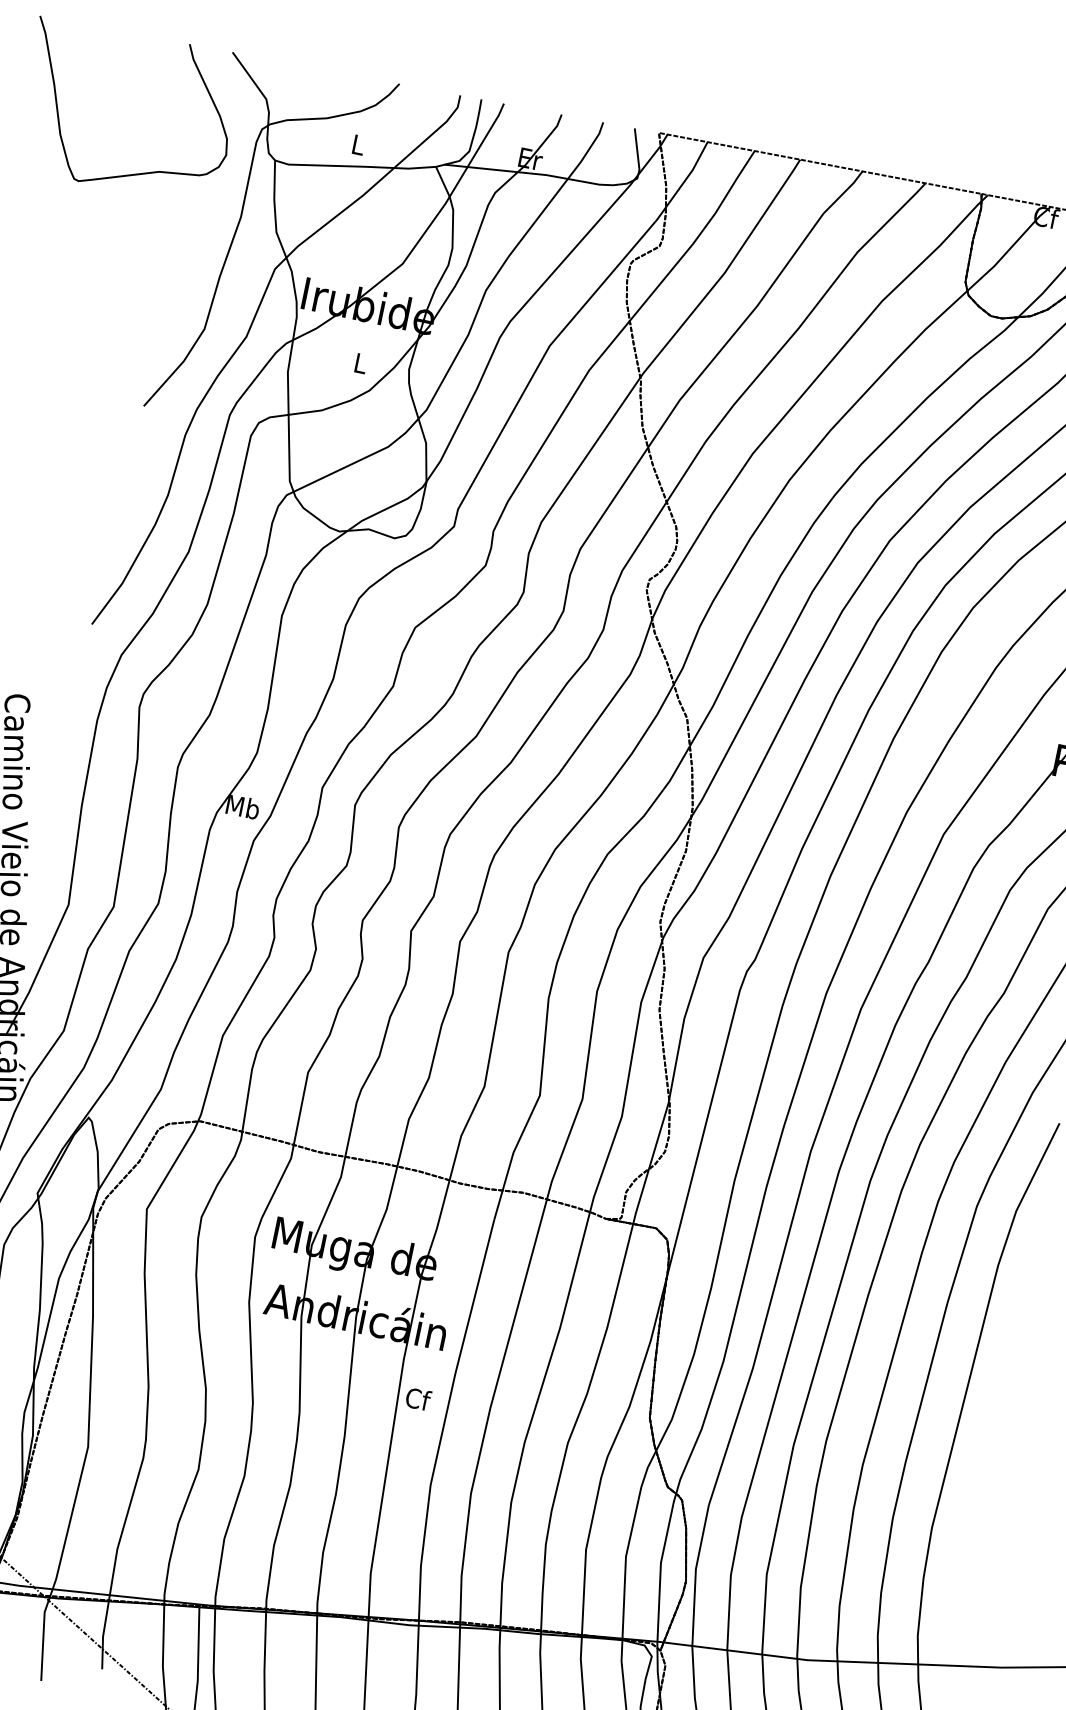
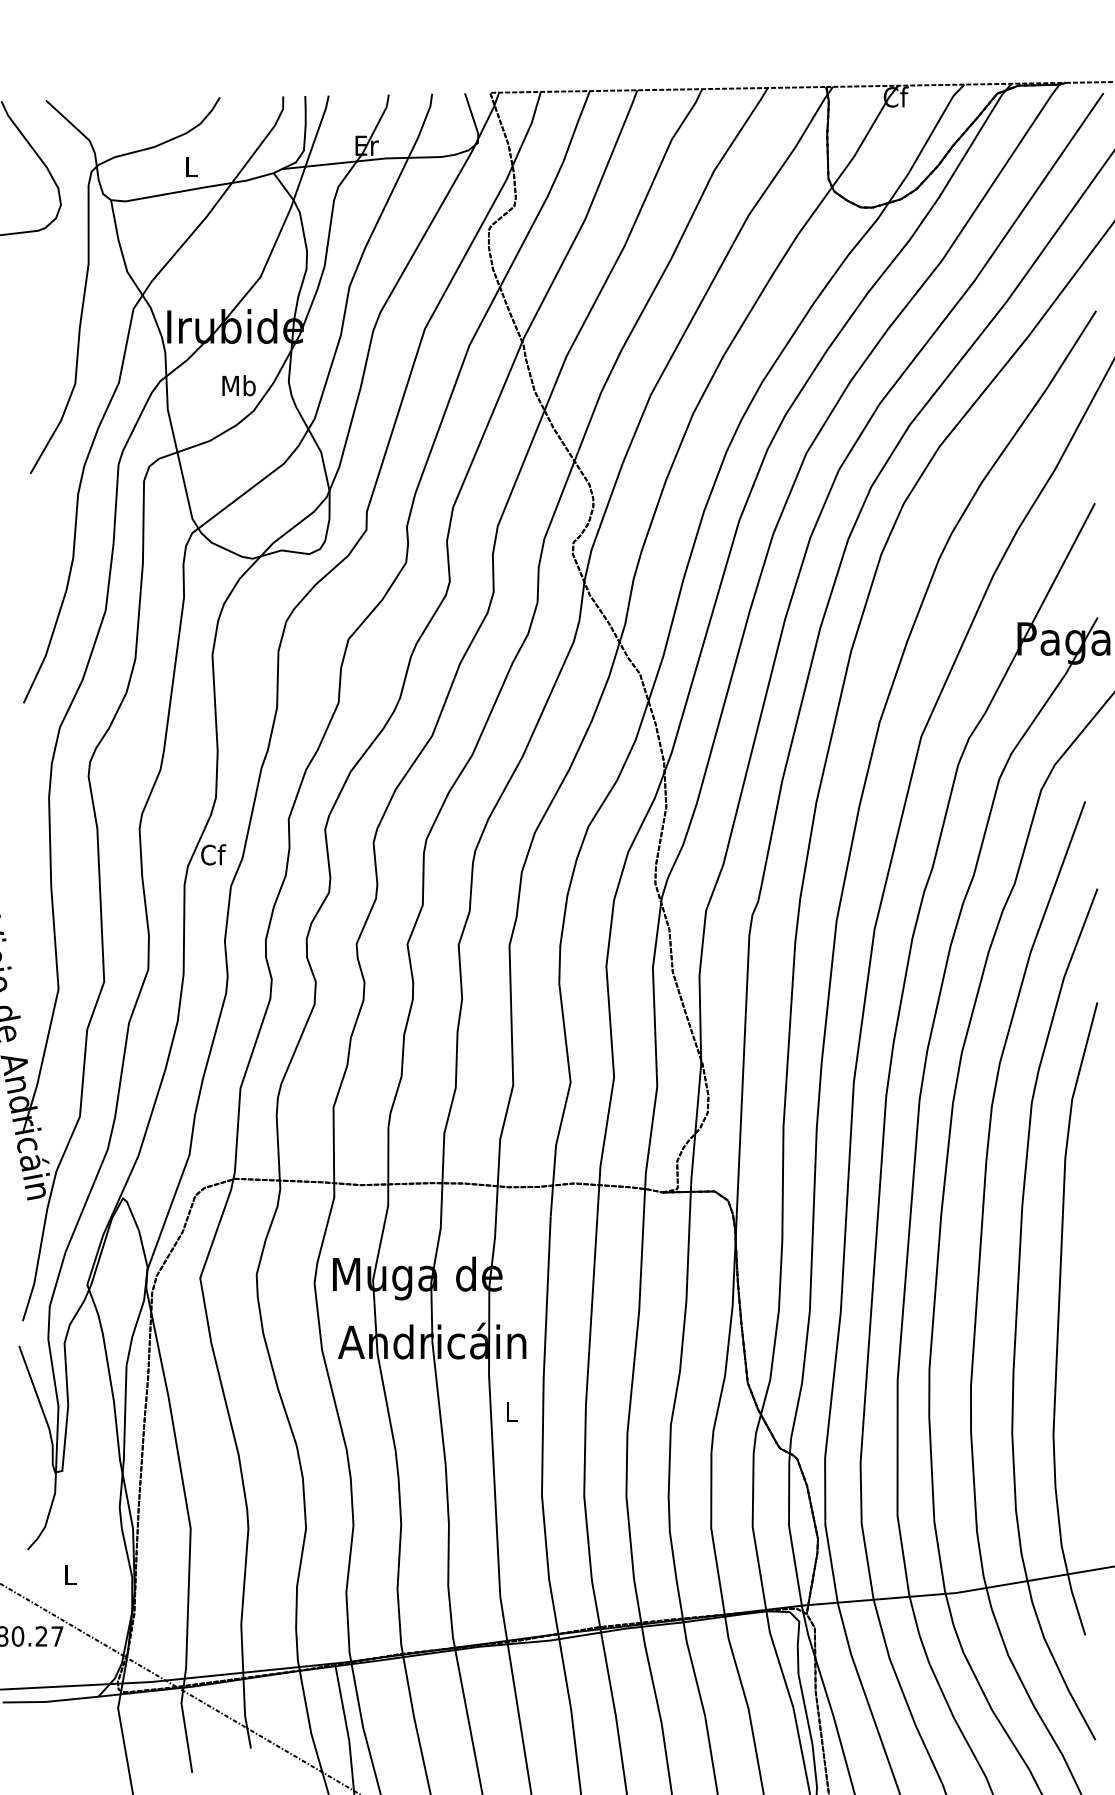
text: (360, 363) -> (238, 385), L -> Mb
text: (242, 806) -> (212, 854), Mb -> Cf
text: (418, 1398) -> (511, 1411), Cf -> L

